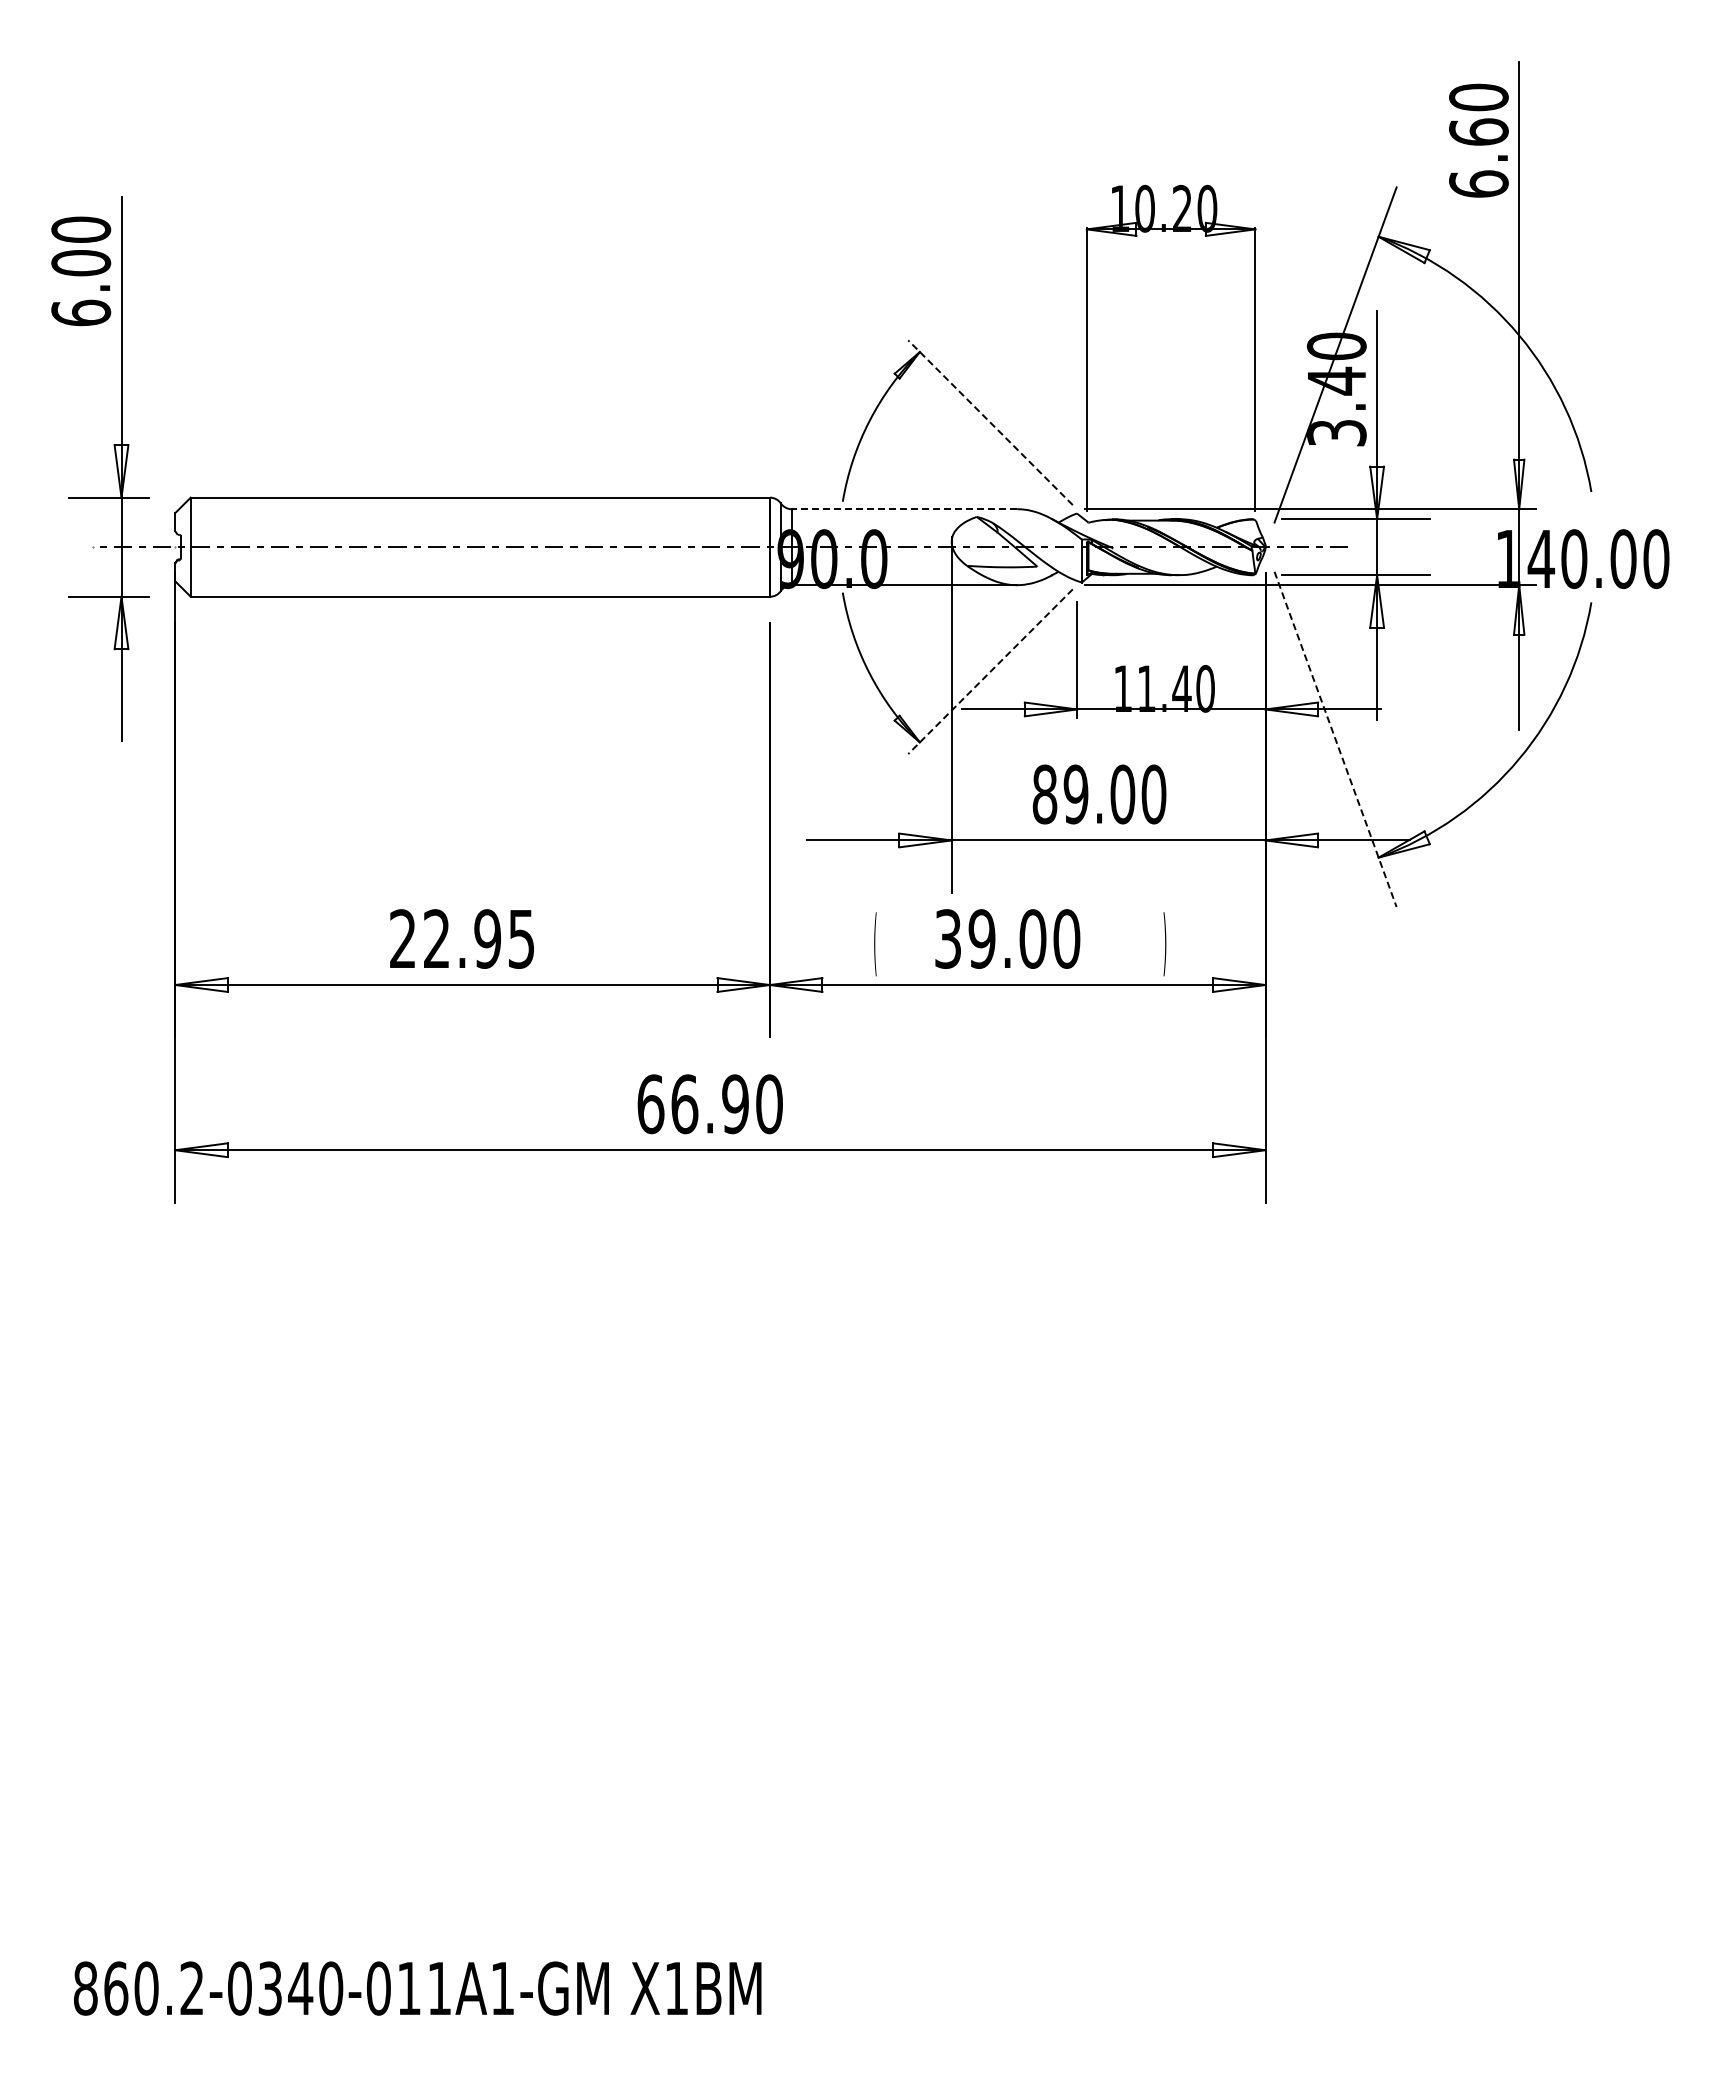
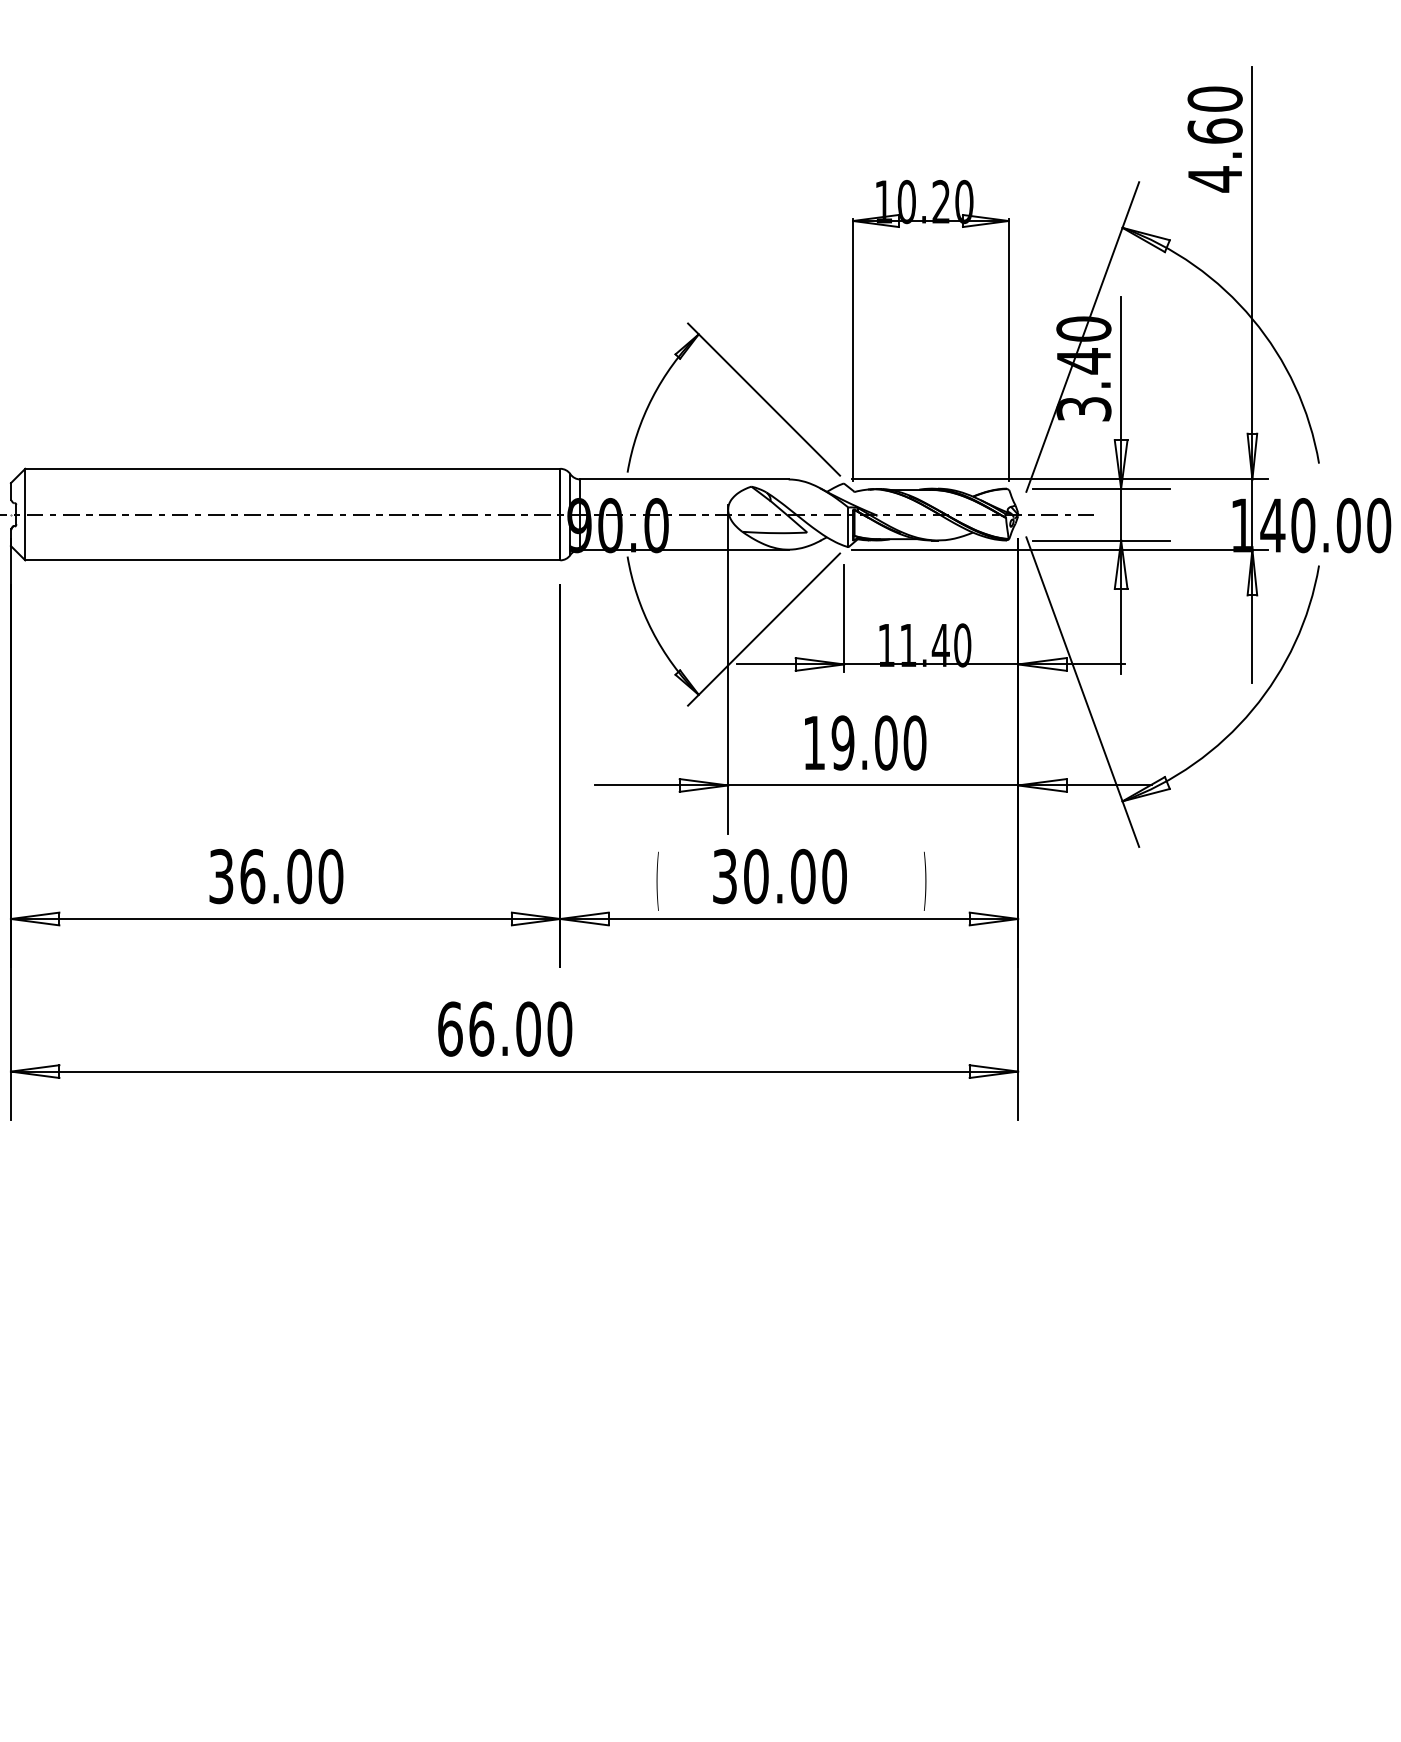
text: (1478, 183) -> (1214, 178), 6.60 -> 4.60
line: (990, 422) -> (764, 399), dashed -> solid
line: (904, 509) -> (684, 479), dashed -> solid
line: (990, 672) -> (764, 630), dashed -> solid
line: (1335, 739) -> (1082, 692), dashed -> solid
text: (1044, 794) -> (813, 743), 89.00 -> 19.00
text: (462, 938) -> (276, 876), 22.95 -> 36.00
text: (981, 938) -> (755, 876), 39.00 -> 30.00
text: (735, 1104) -> (528, 1029), 66.90 -> 66.00

